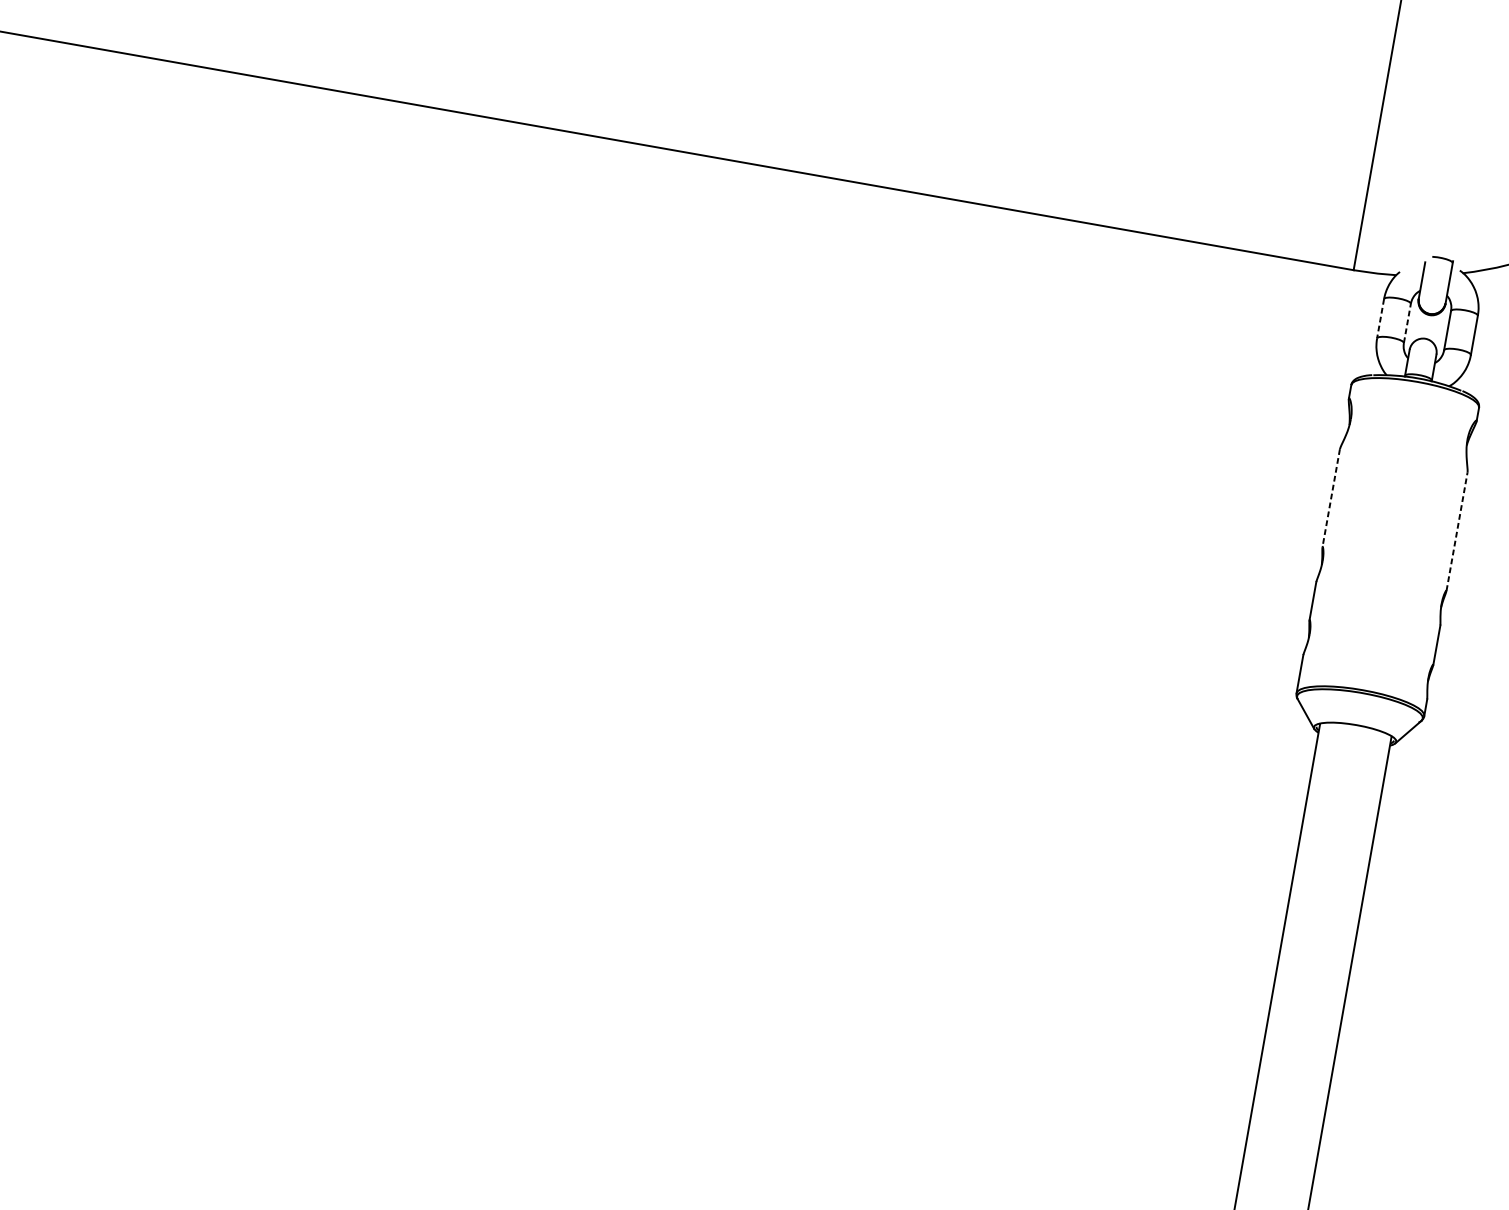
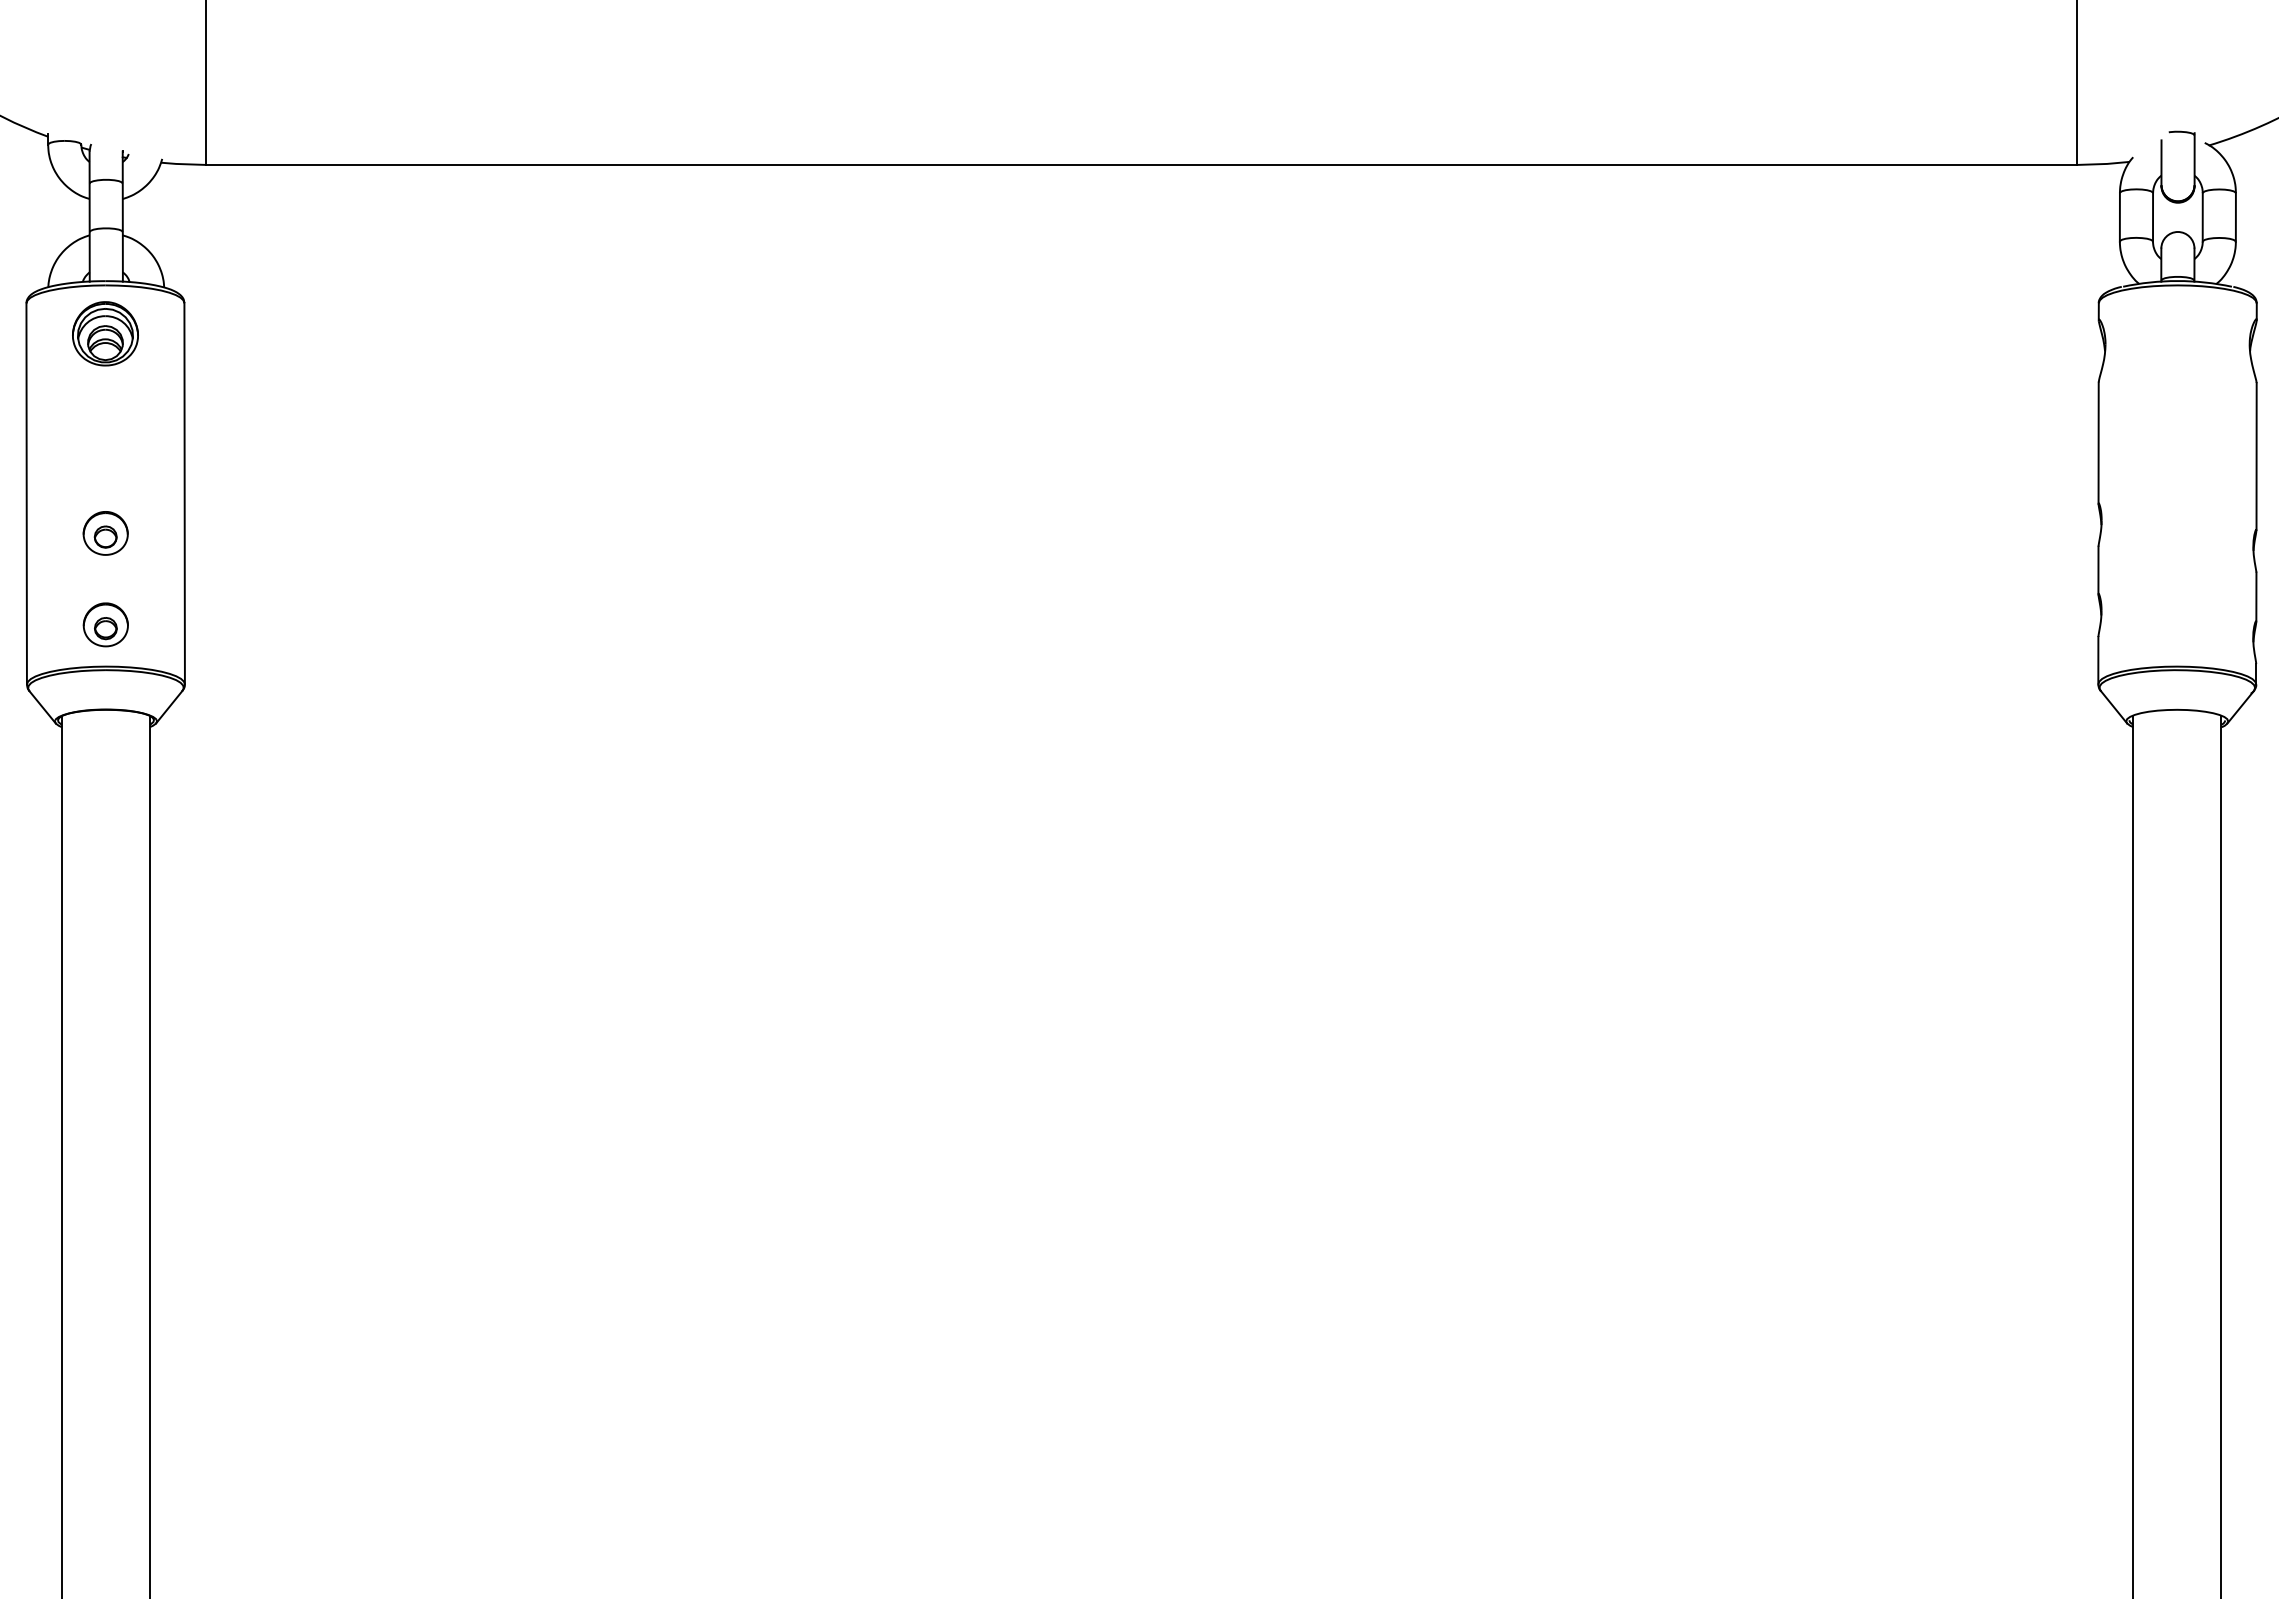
line: (1380, 318) -> (2119, 217), dashed -> solid
line: (1407, 322) -> (2153, 216), dashed -> solid
line: (1331, 498) -> (2098, 443), dashed -> solid
line: (1457, 530) -> (2256, 455), dashed -> solid

